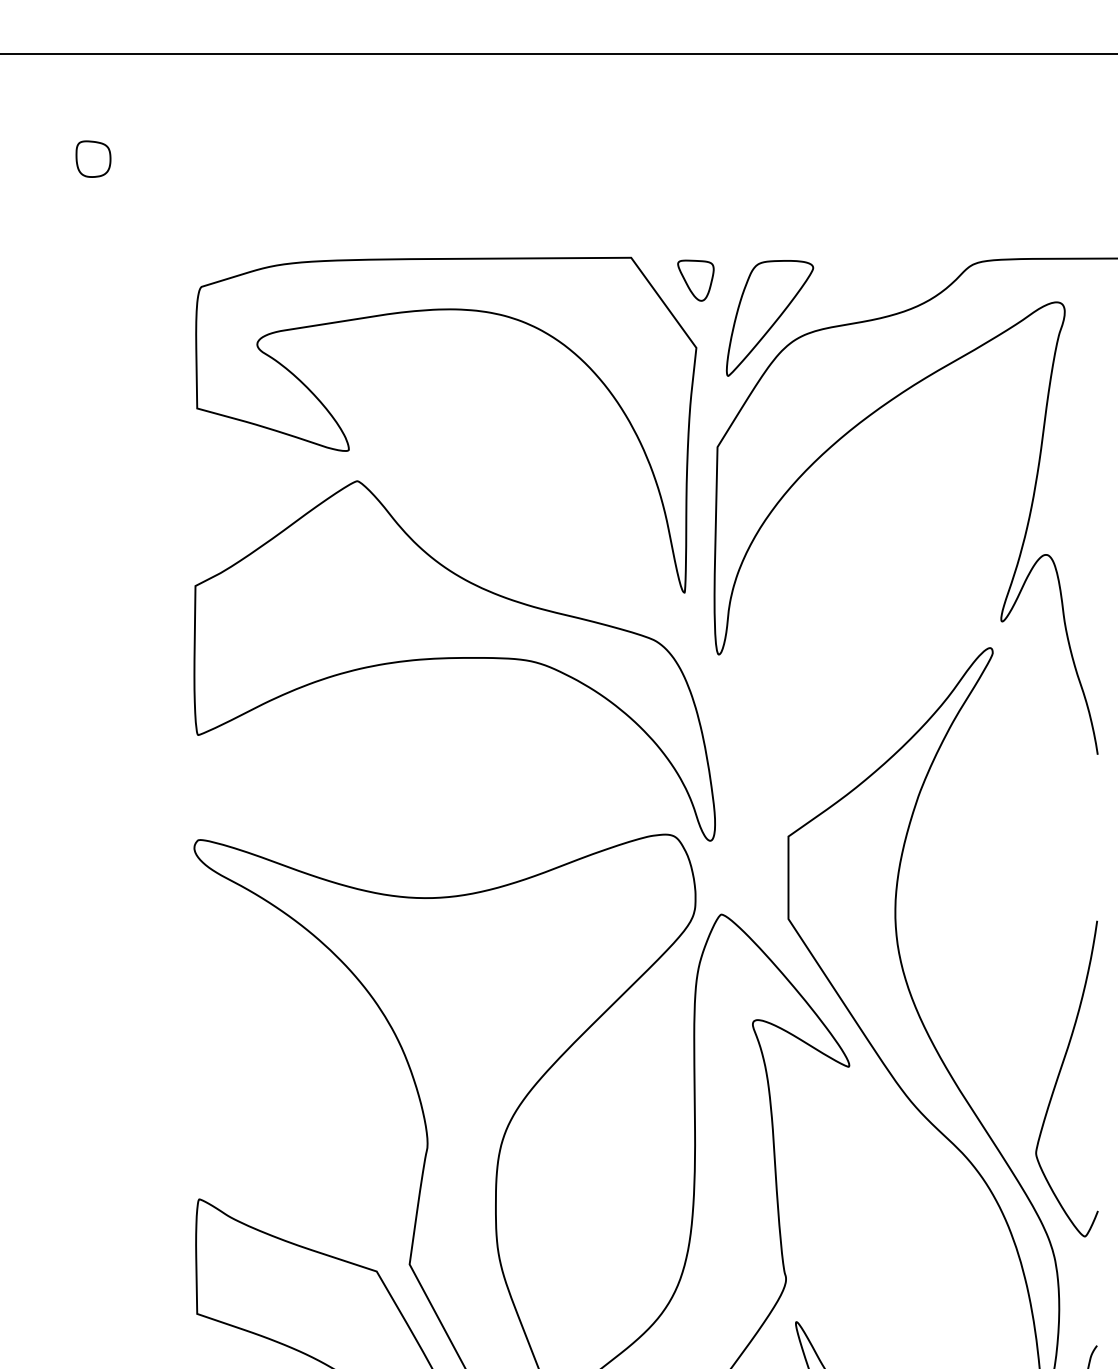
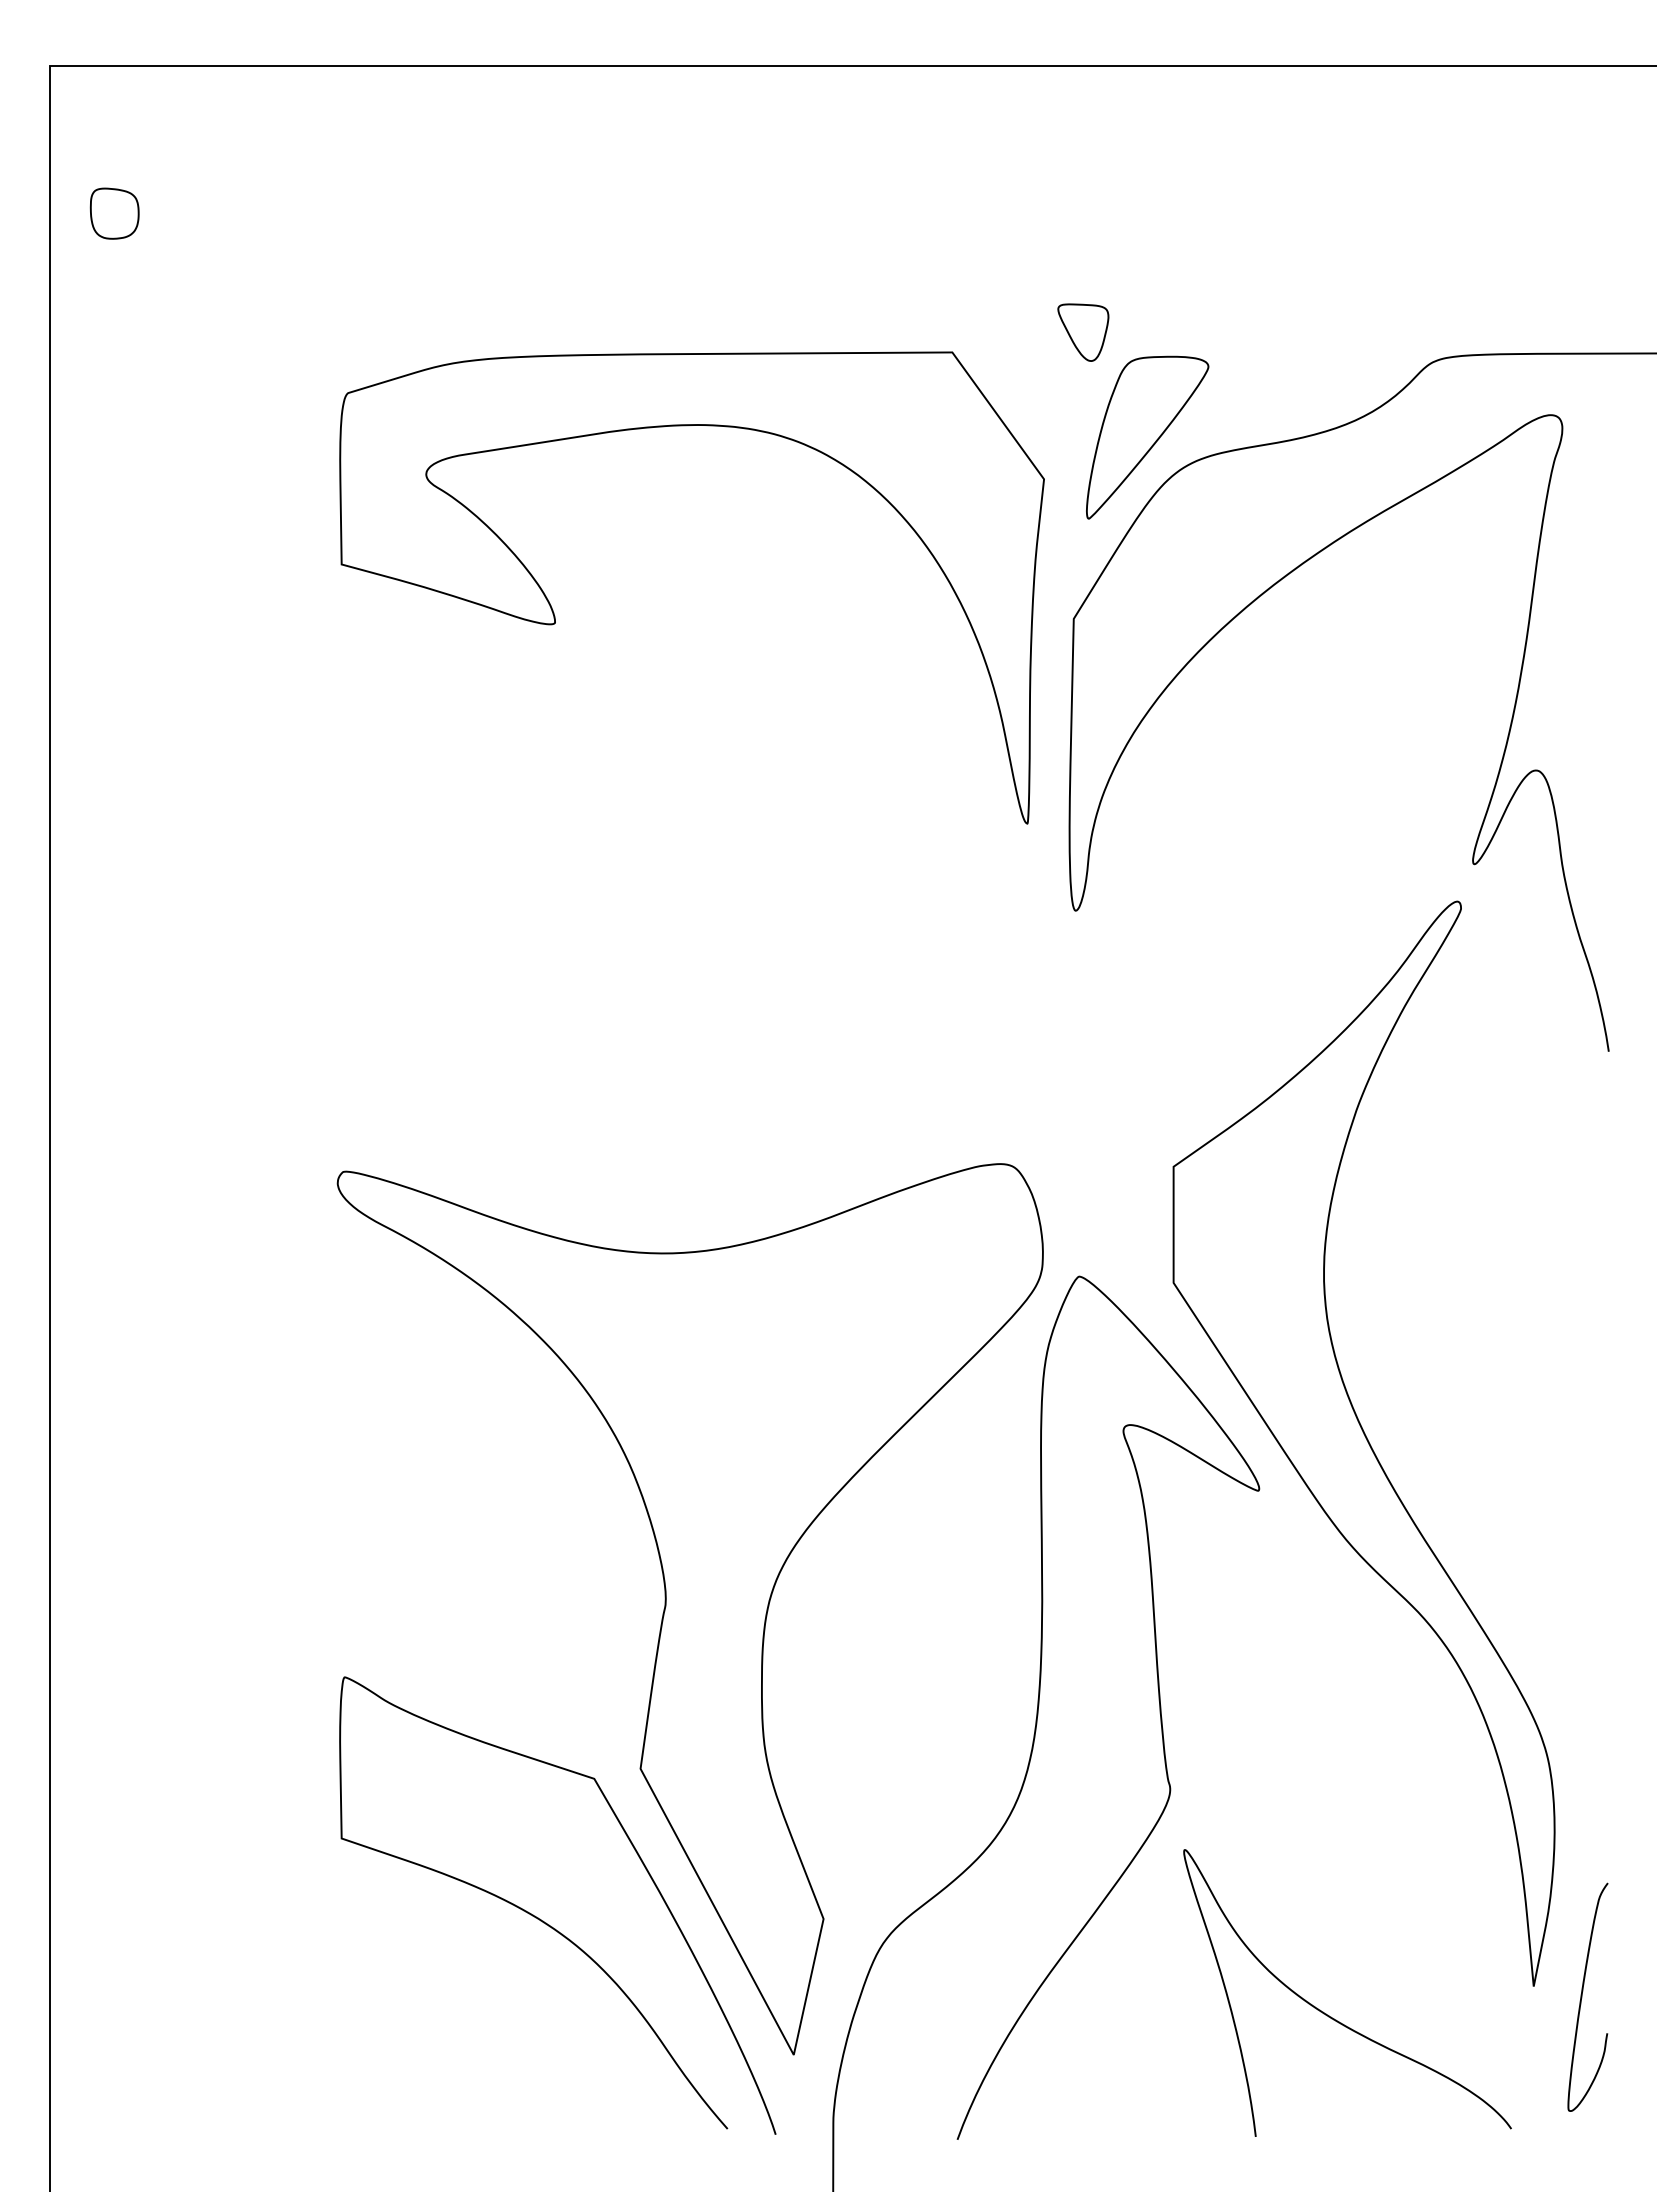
part: (93, 159) -> (114, 213), moved
part: (696, 280) -> (1083, 332), moved
part: (454, 660) -> (703, 919), removed
curve: (1059, 1076) -> (1554, 1504), removed

